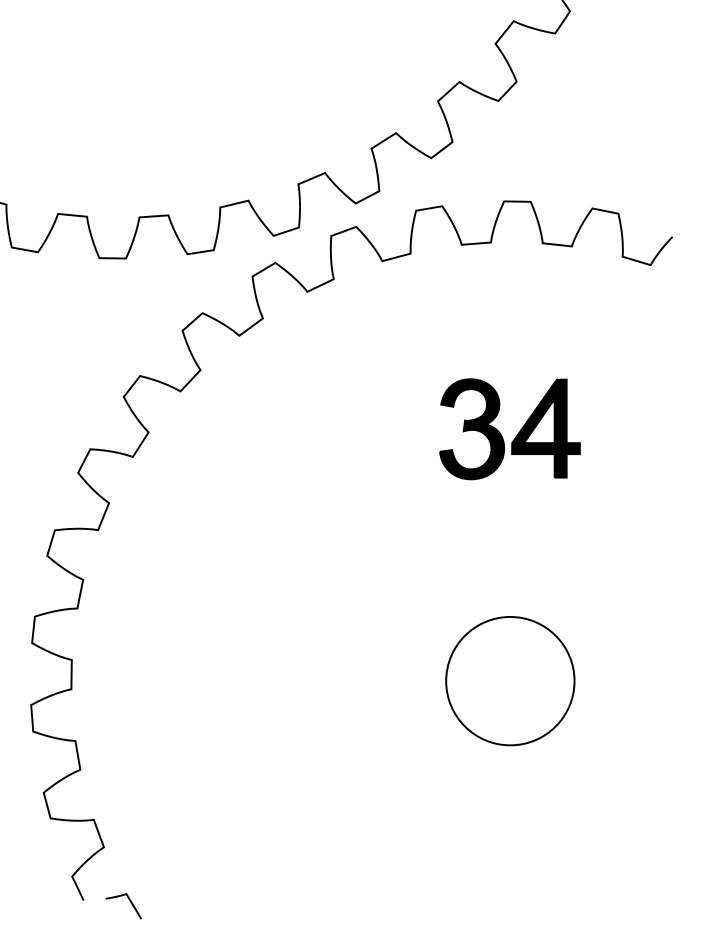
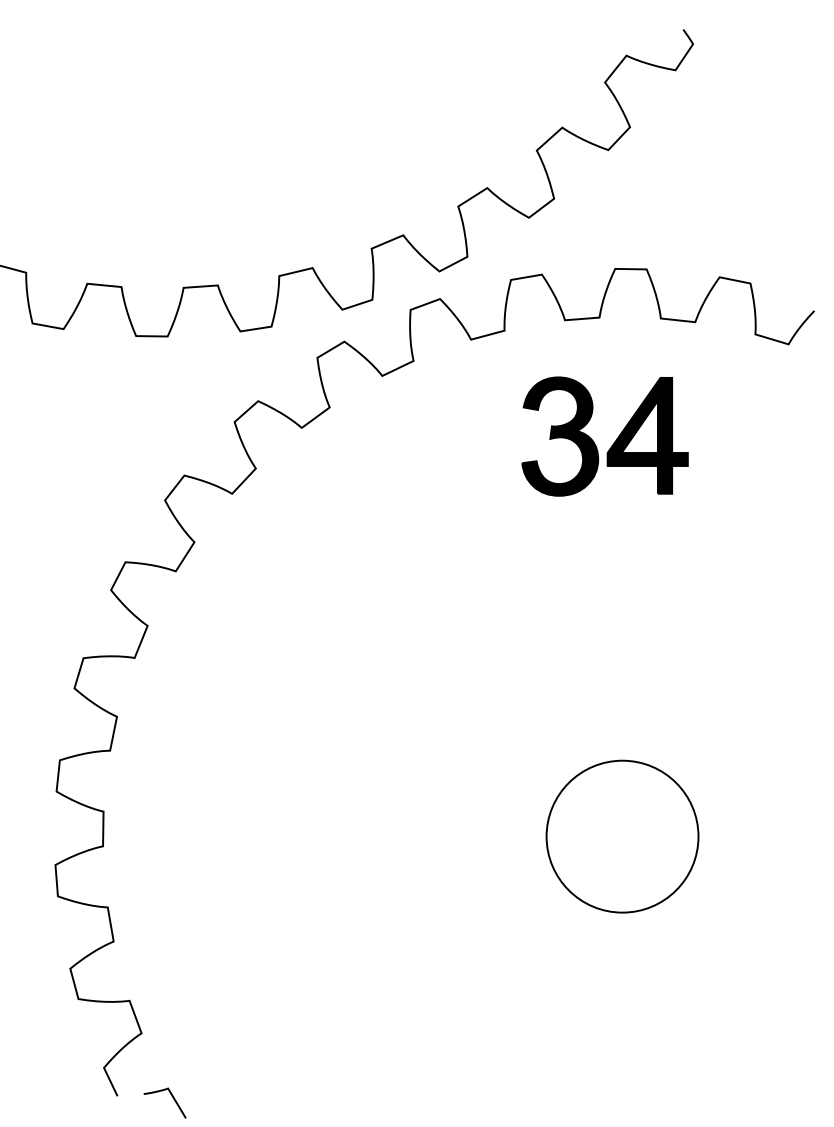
part: (517, 434) -> (613, 442), moved

